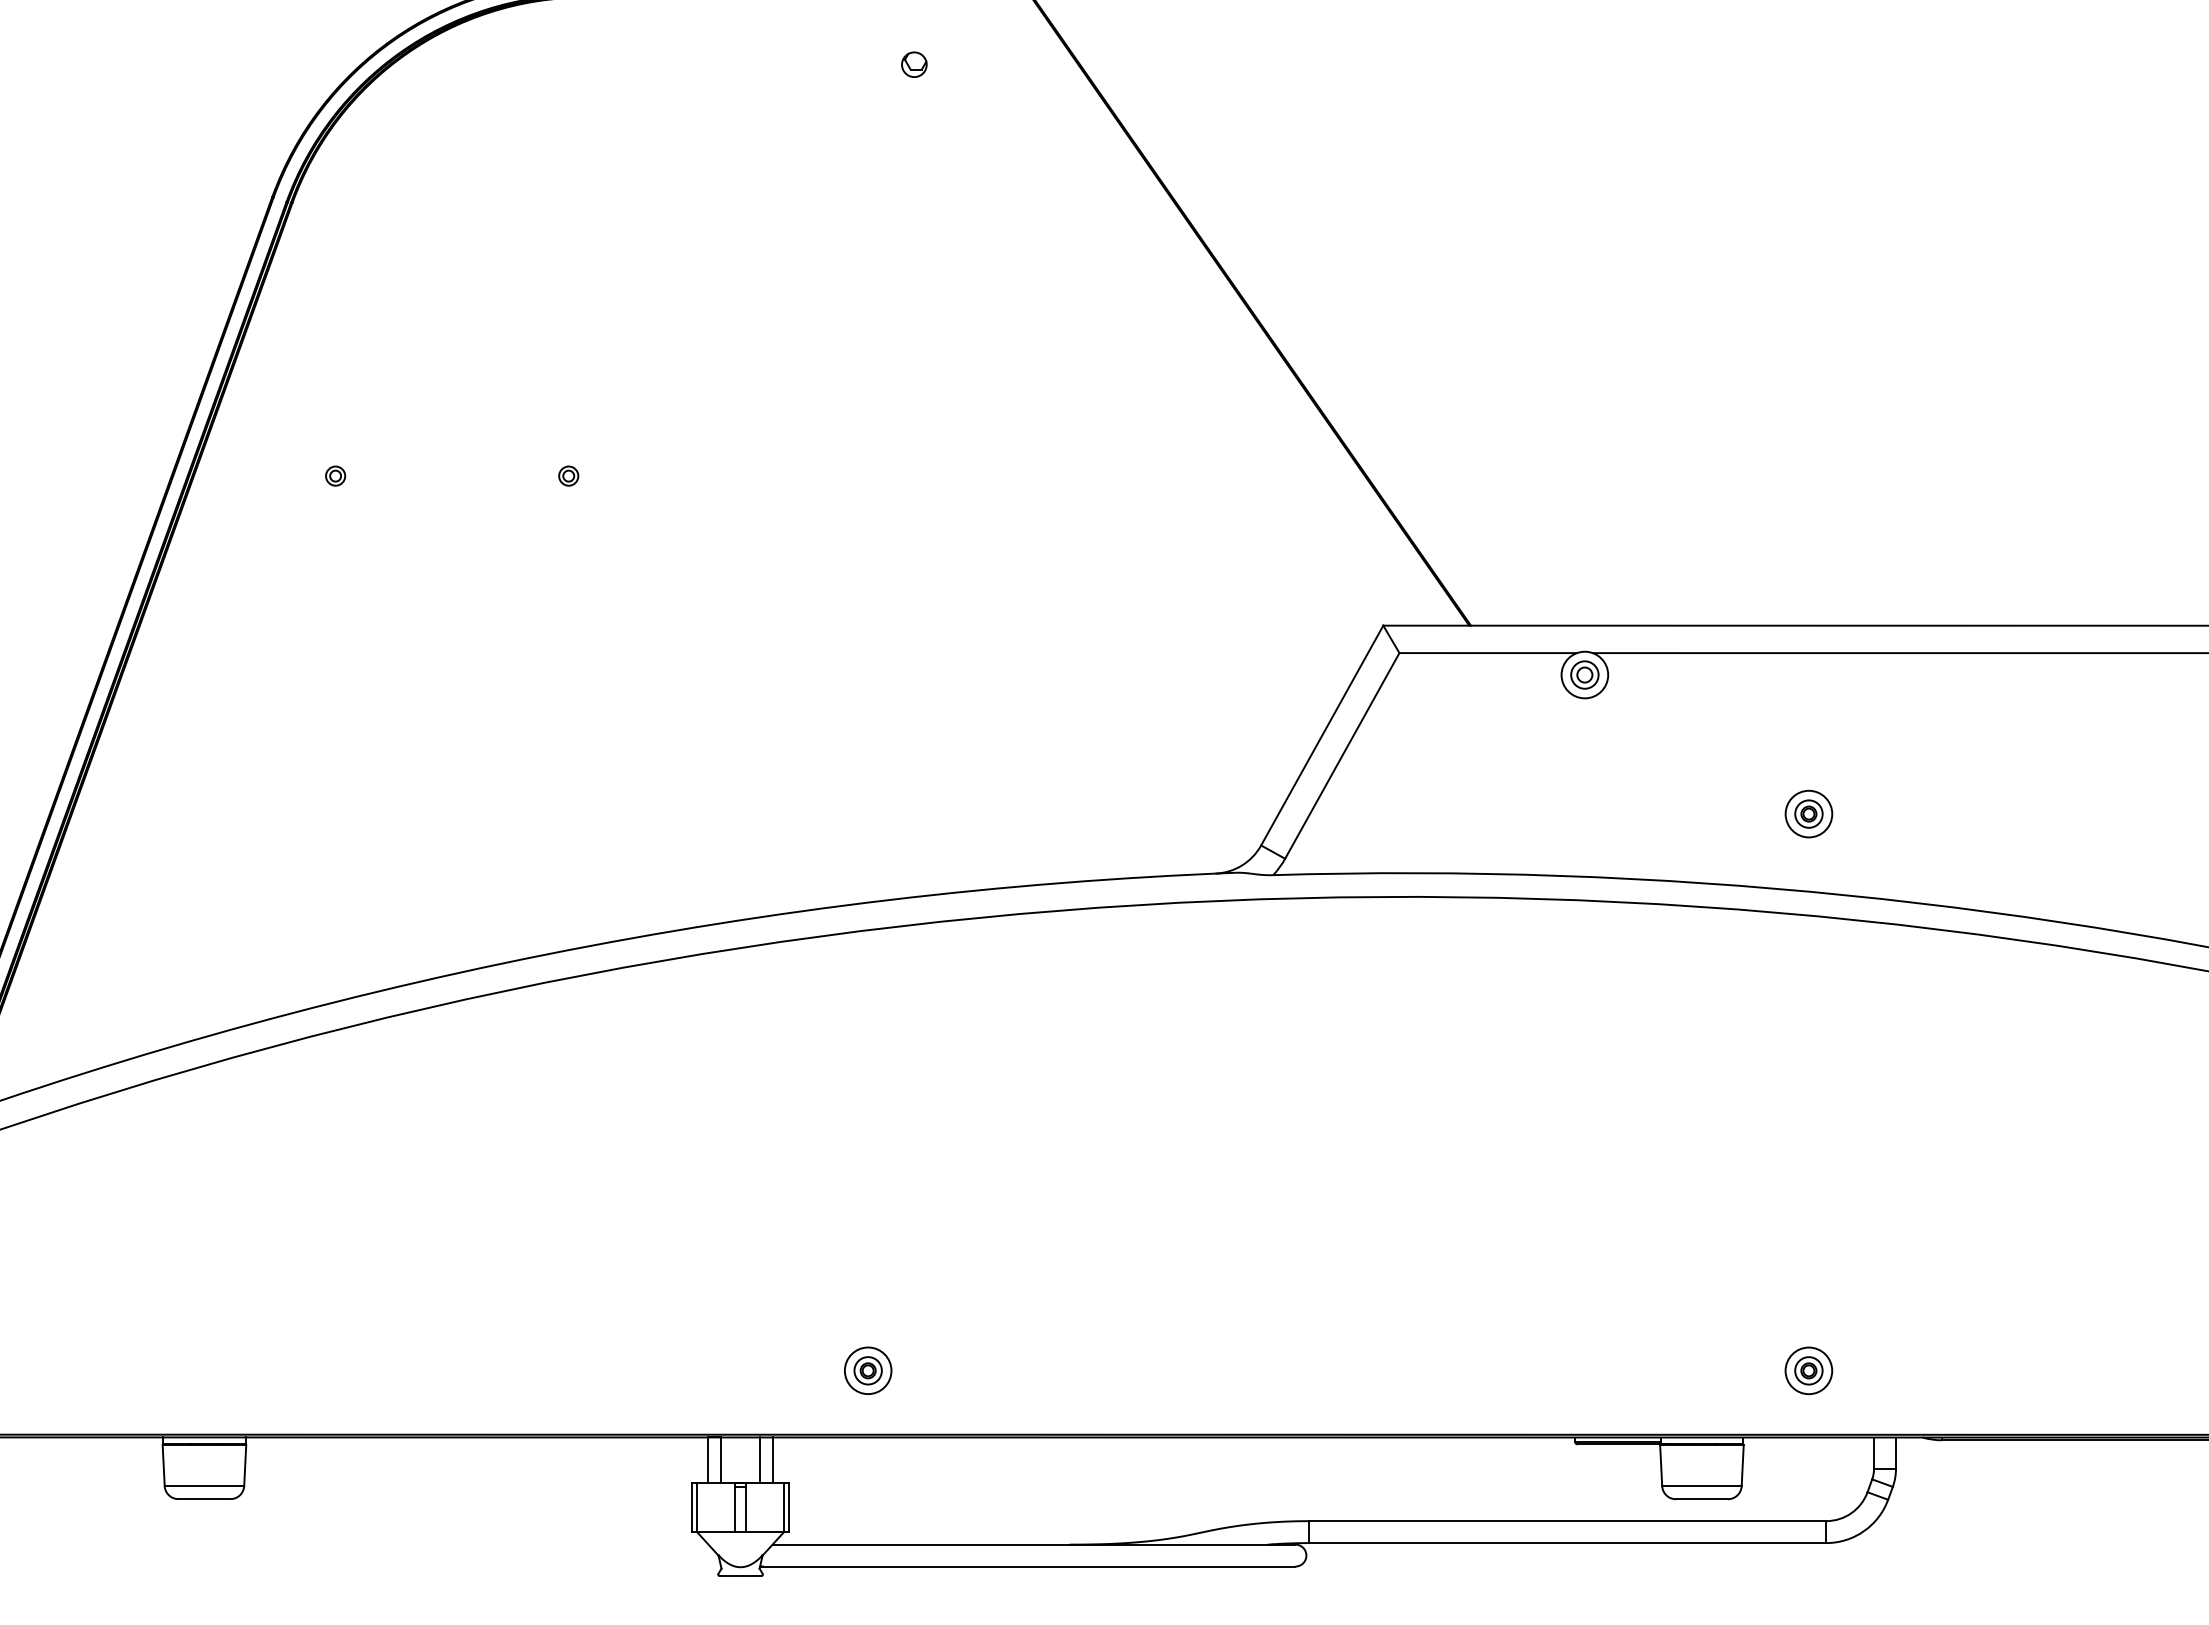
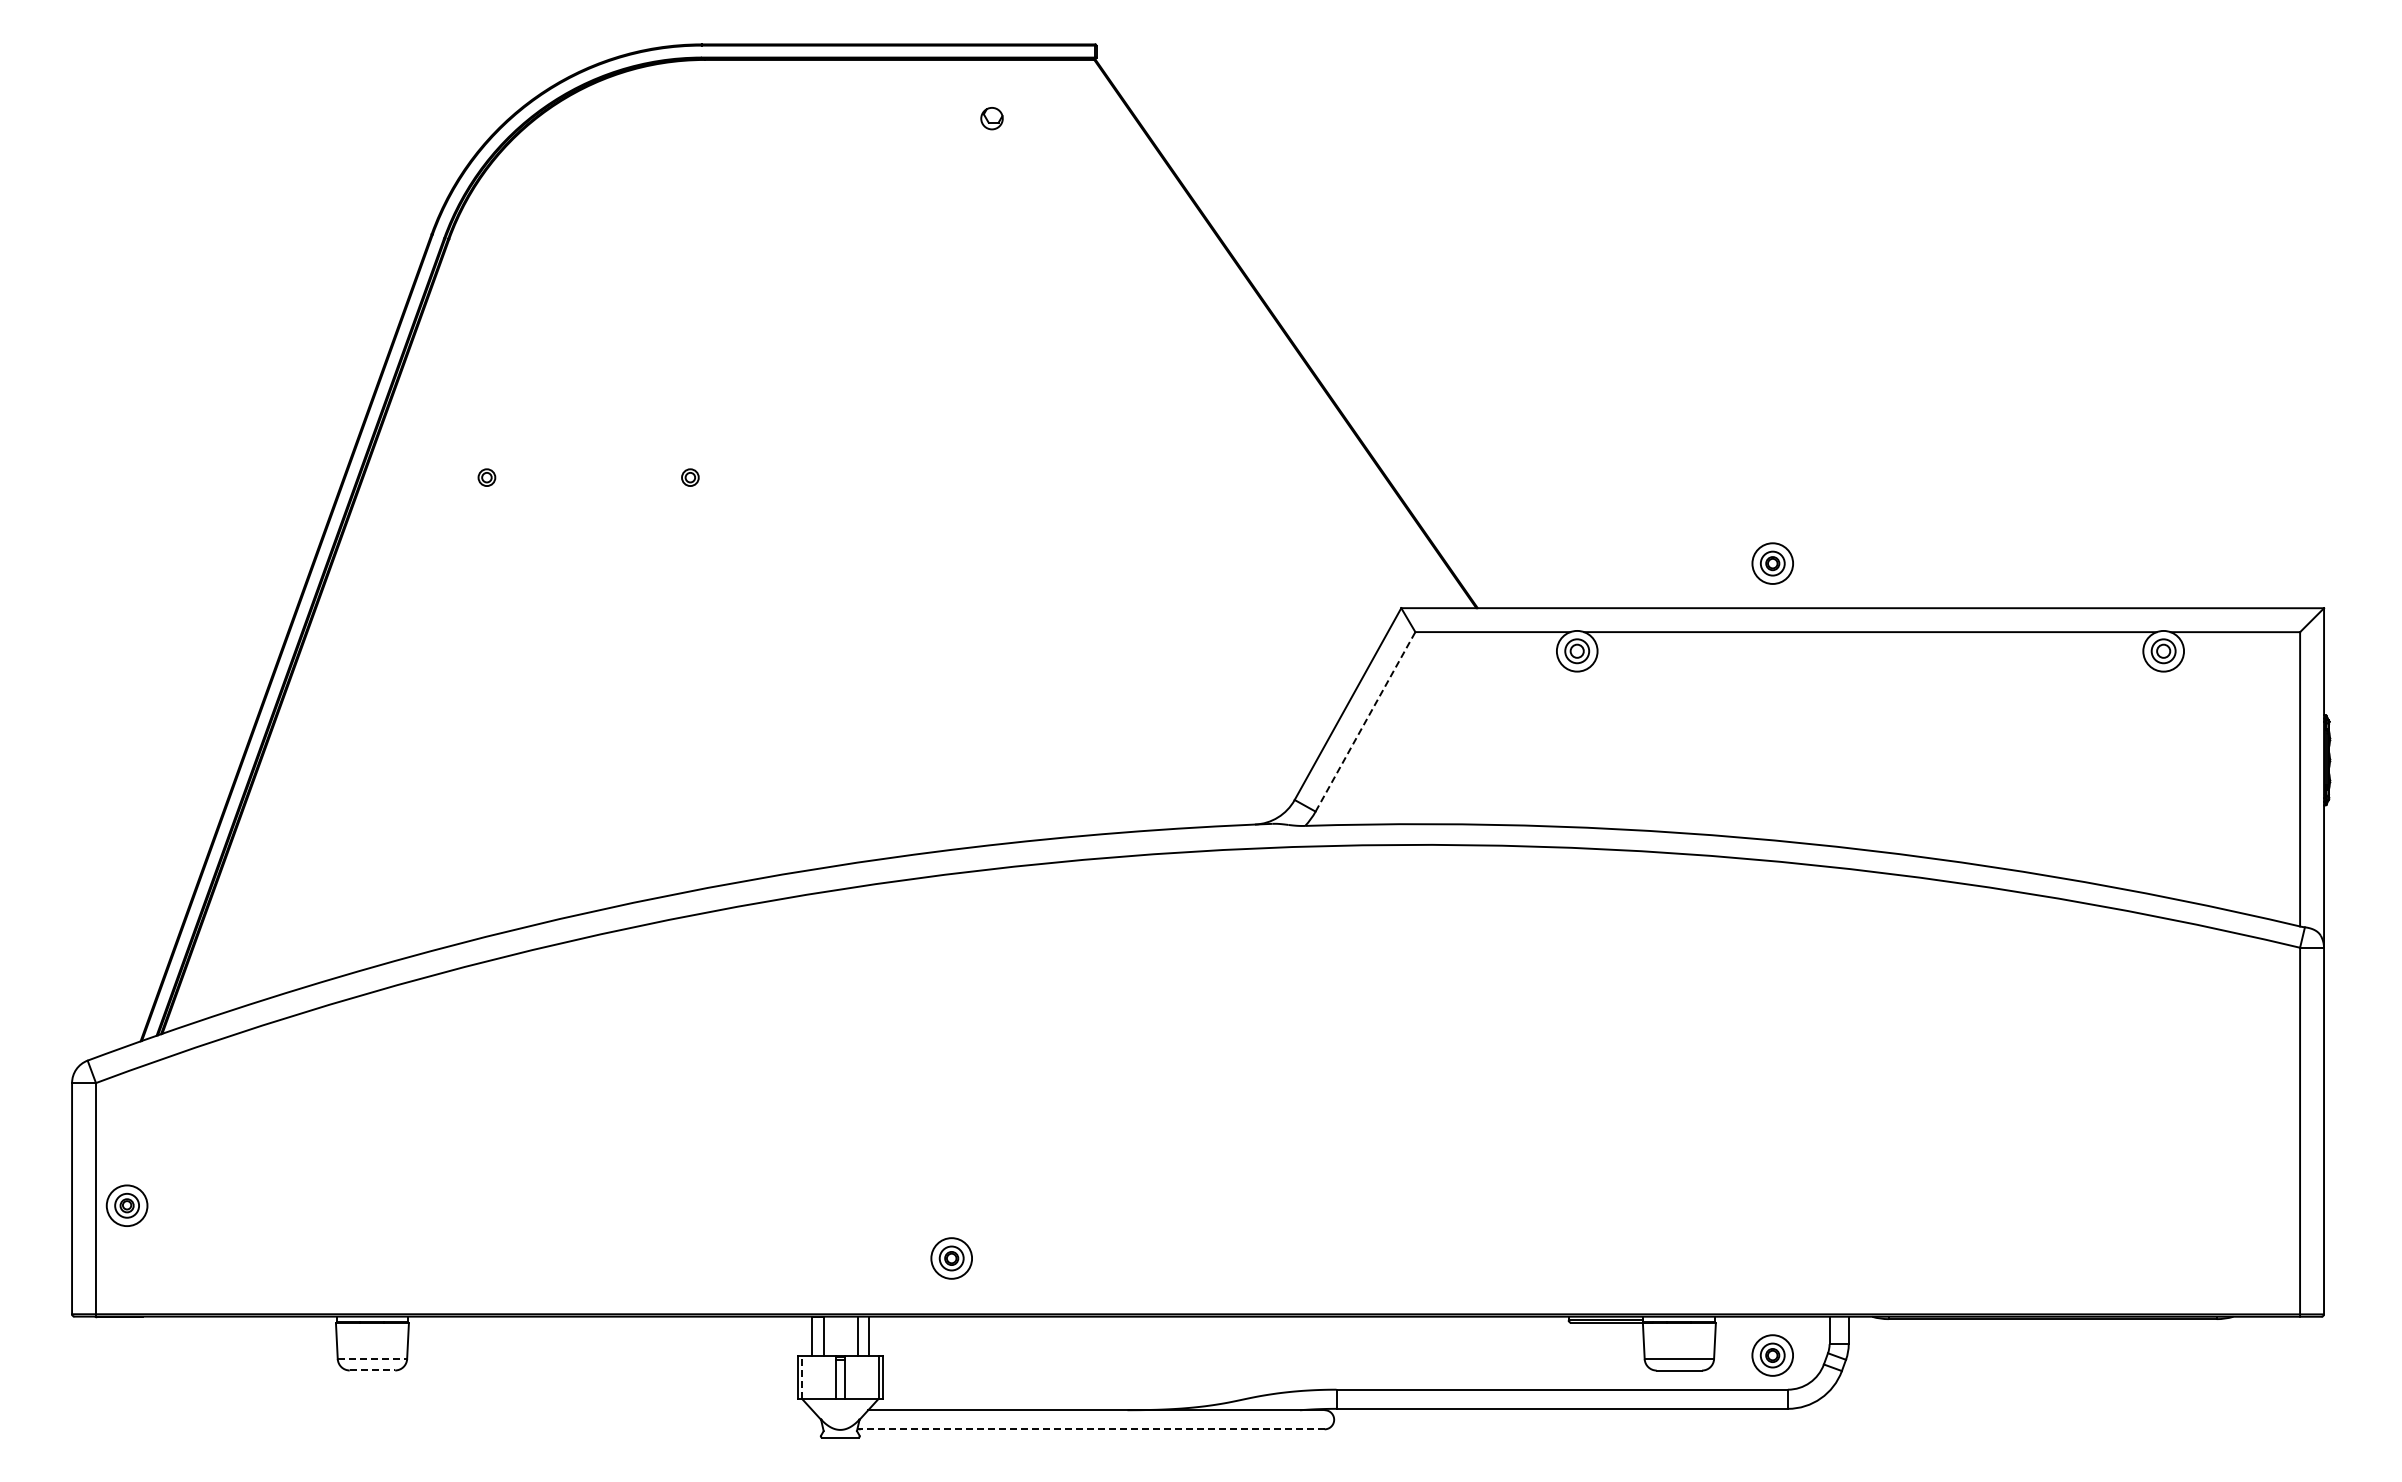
line: (1342, 755) -> (1365, 721), solid -> dashed
part: (1808, 813) -> (1772, 563), moved
part: (1808, 1370) -> (1772, 1355), moved
line: (204, 1486) -> (372, 1359), solid -> dashed
line: (204, 1499) -> (372, 1370), solid -> dashed
line: (697, 1507) -> (802, 1377), solid -> dashed
line: (1027, 1566) -> (1090, 1429), solid -> dashed

